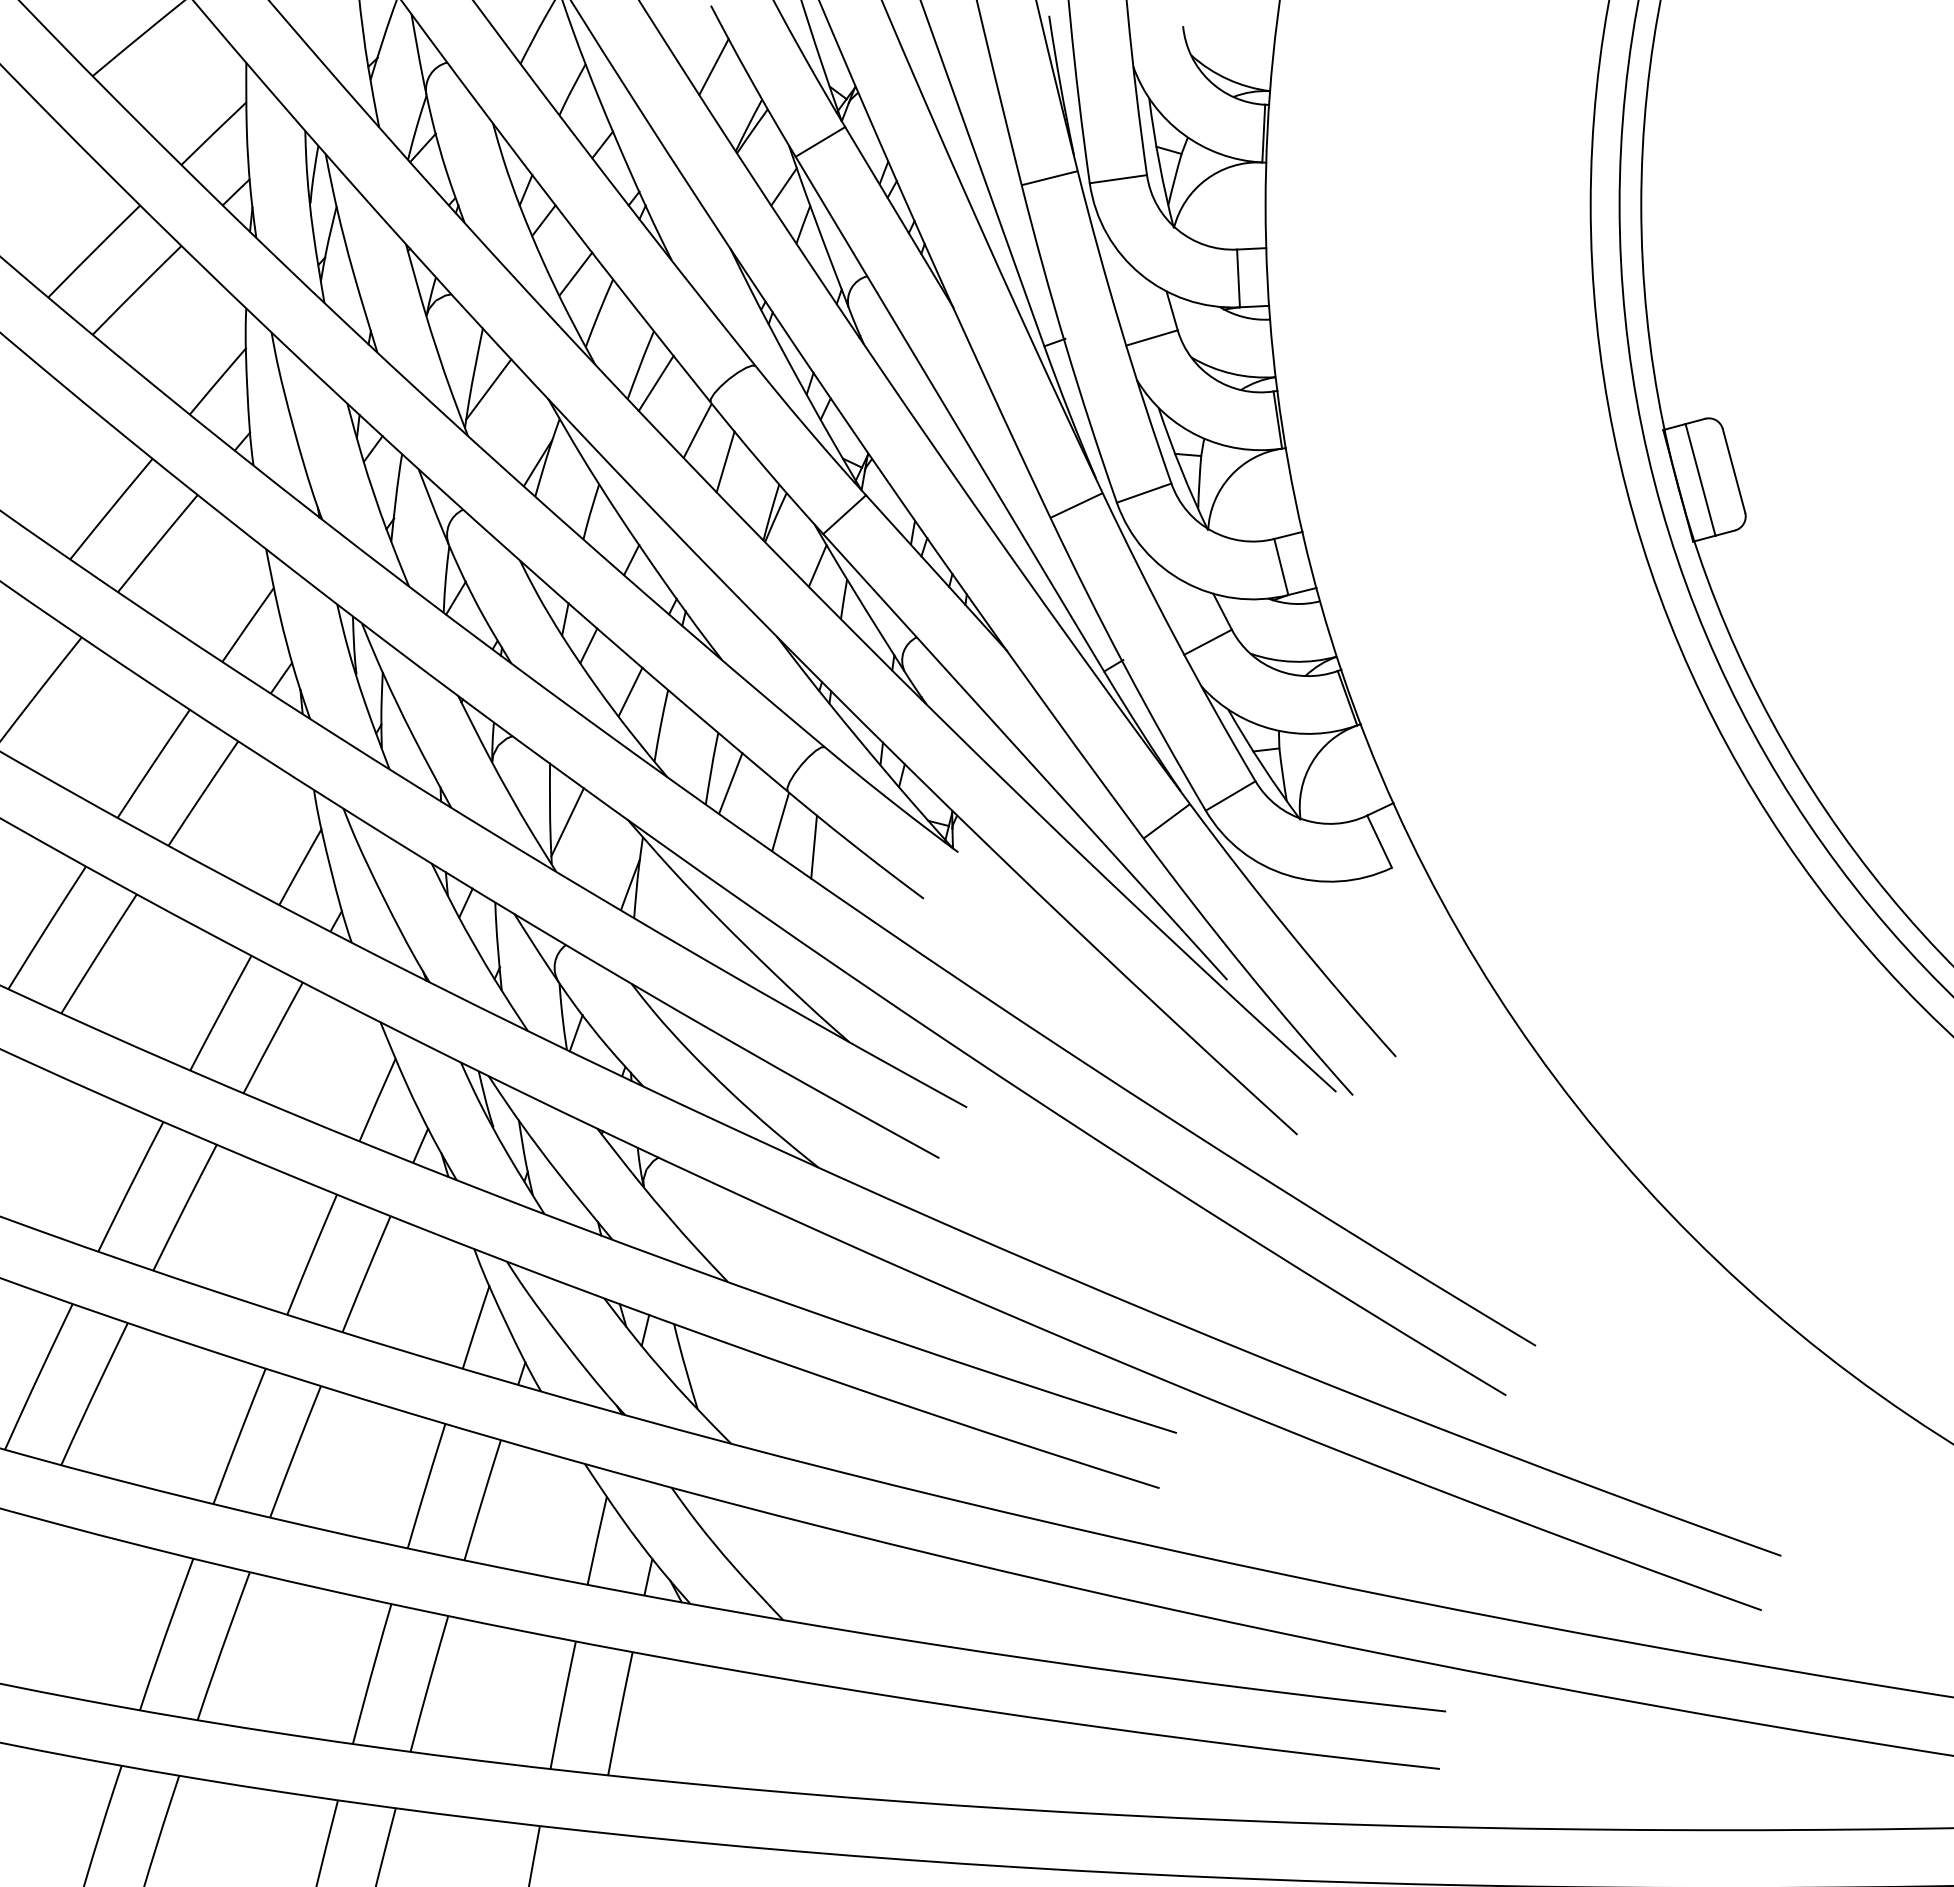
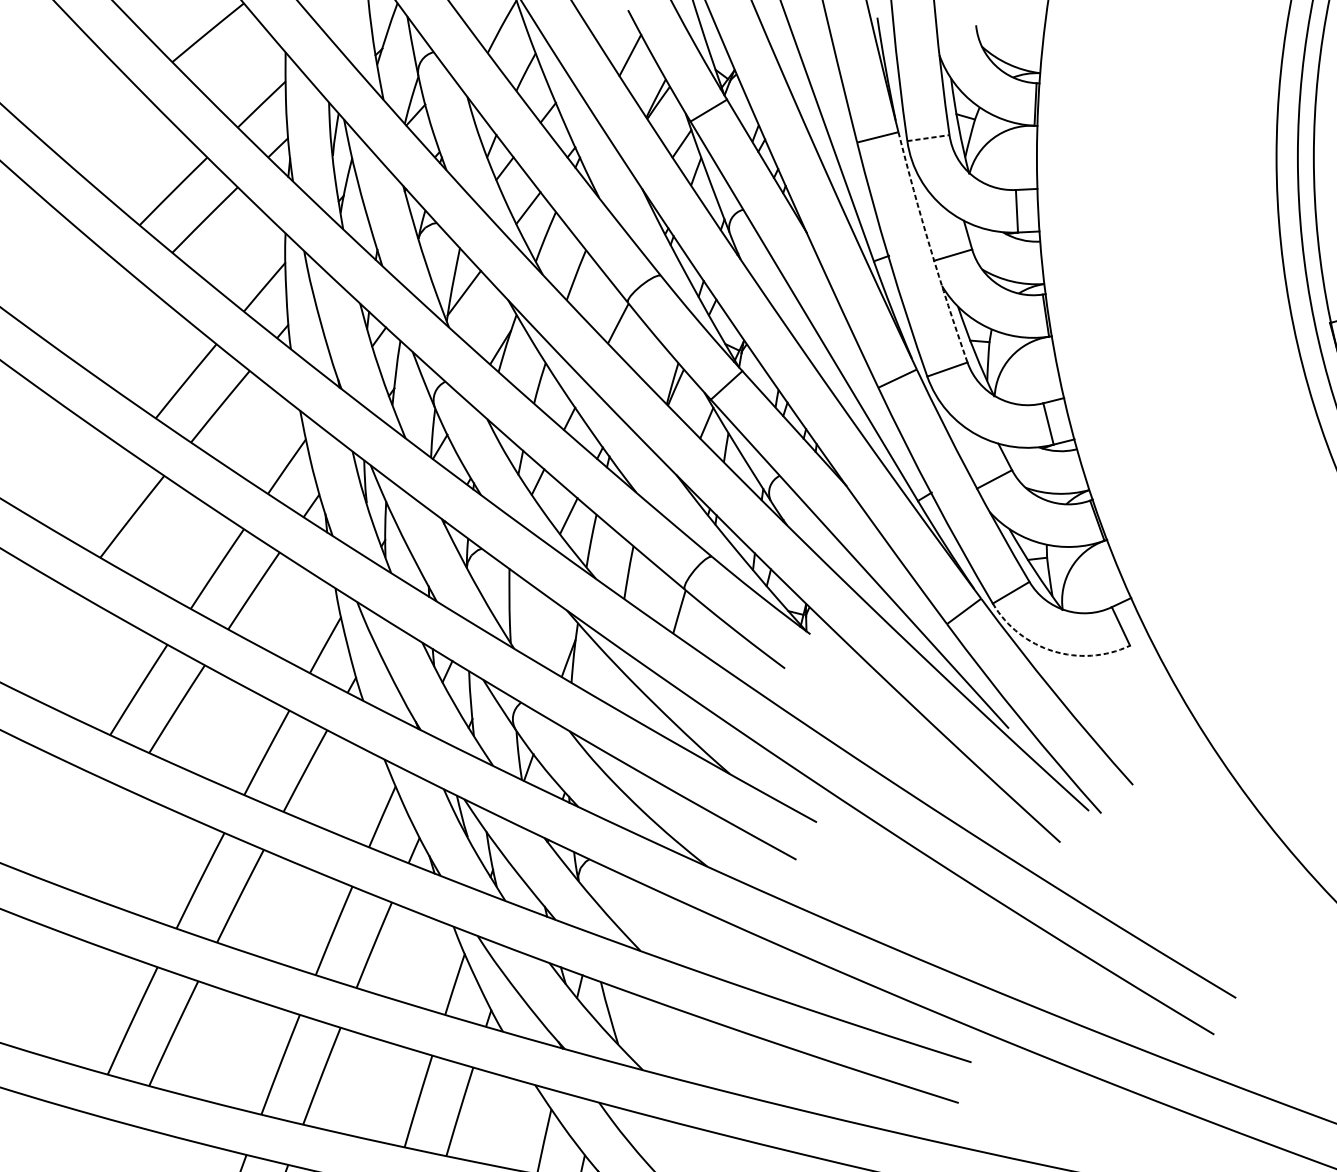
line: (1118, 179) -> (928, 138), solid -> dashed
arc: (1121, 328) -> (930, 248), solid -> dashed
line: (655, 382) -> (587, 287), removed
line: (725, 461) -> (638, 346), removed
line: (730, 783) -> (642, 583), removed
line: (567, 822) -> (522, 612), removed
line: (813, 846) -> (703, 629), removed
arc: (1287, 875) -> (1053, 651), solid -> dashed

